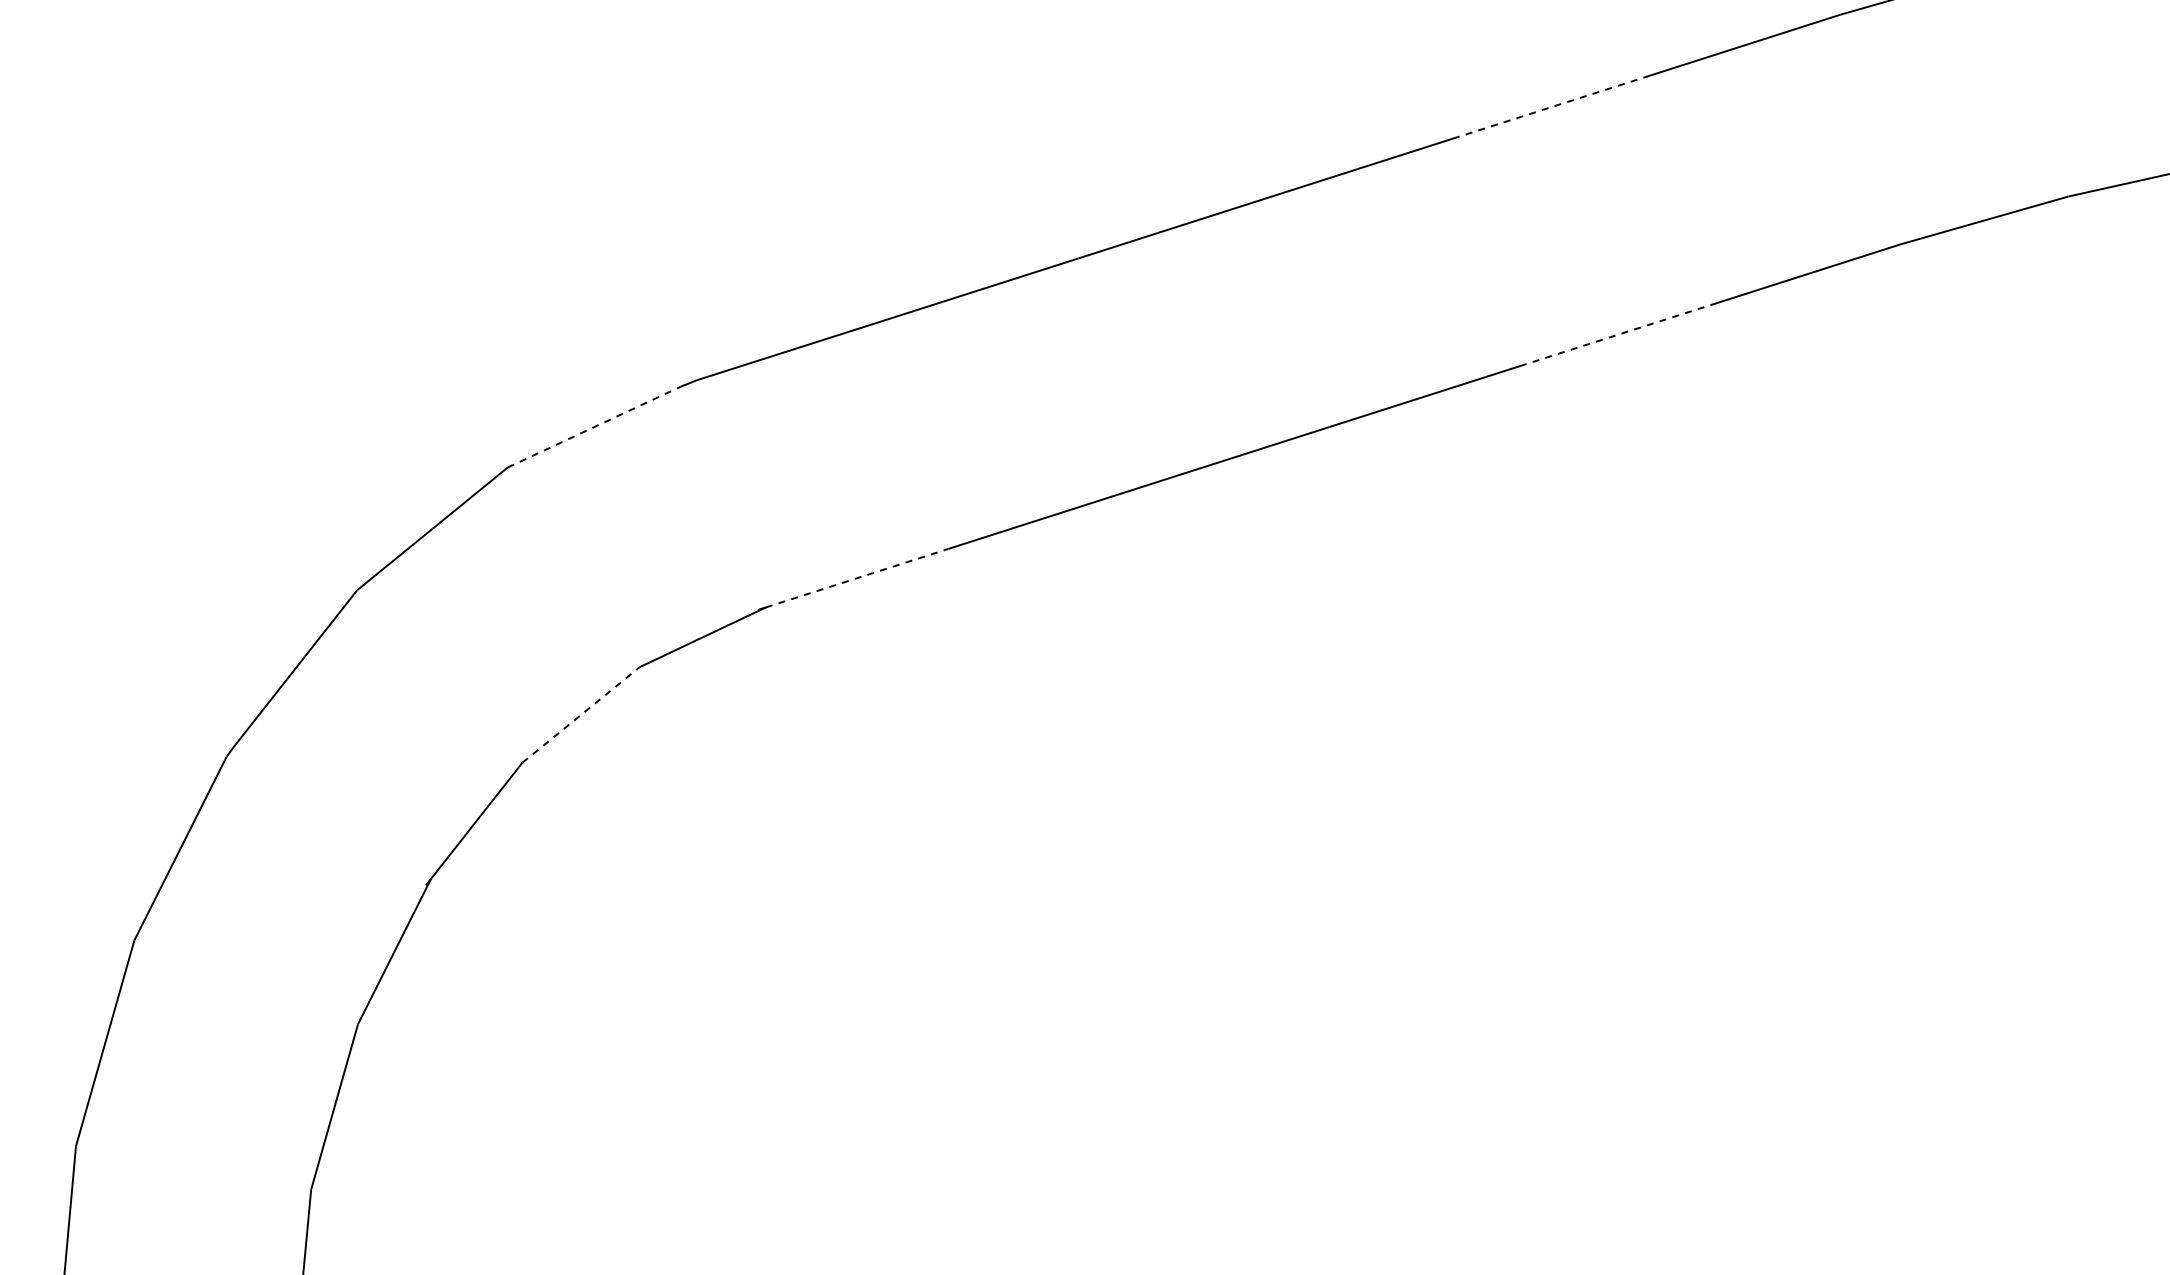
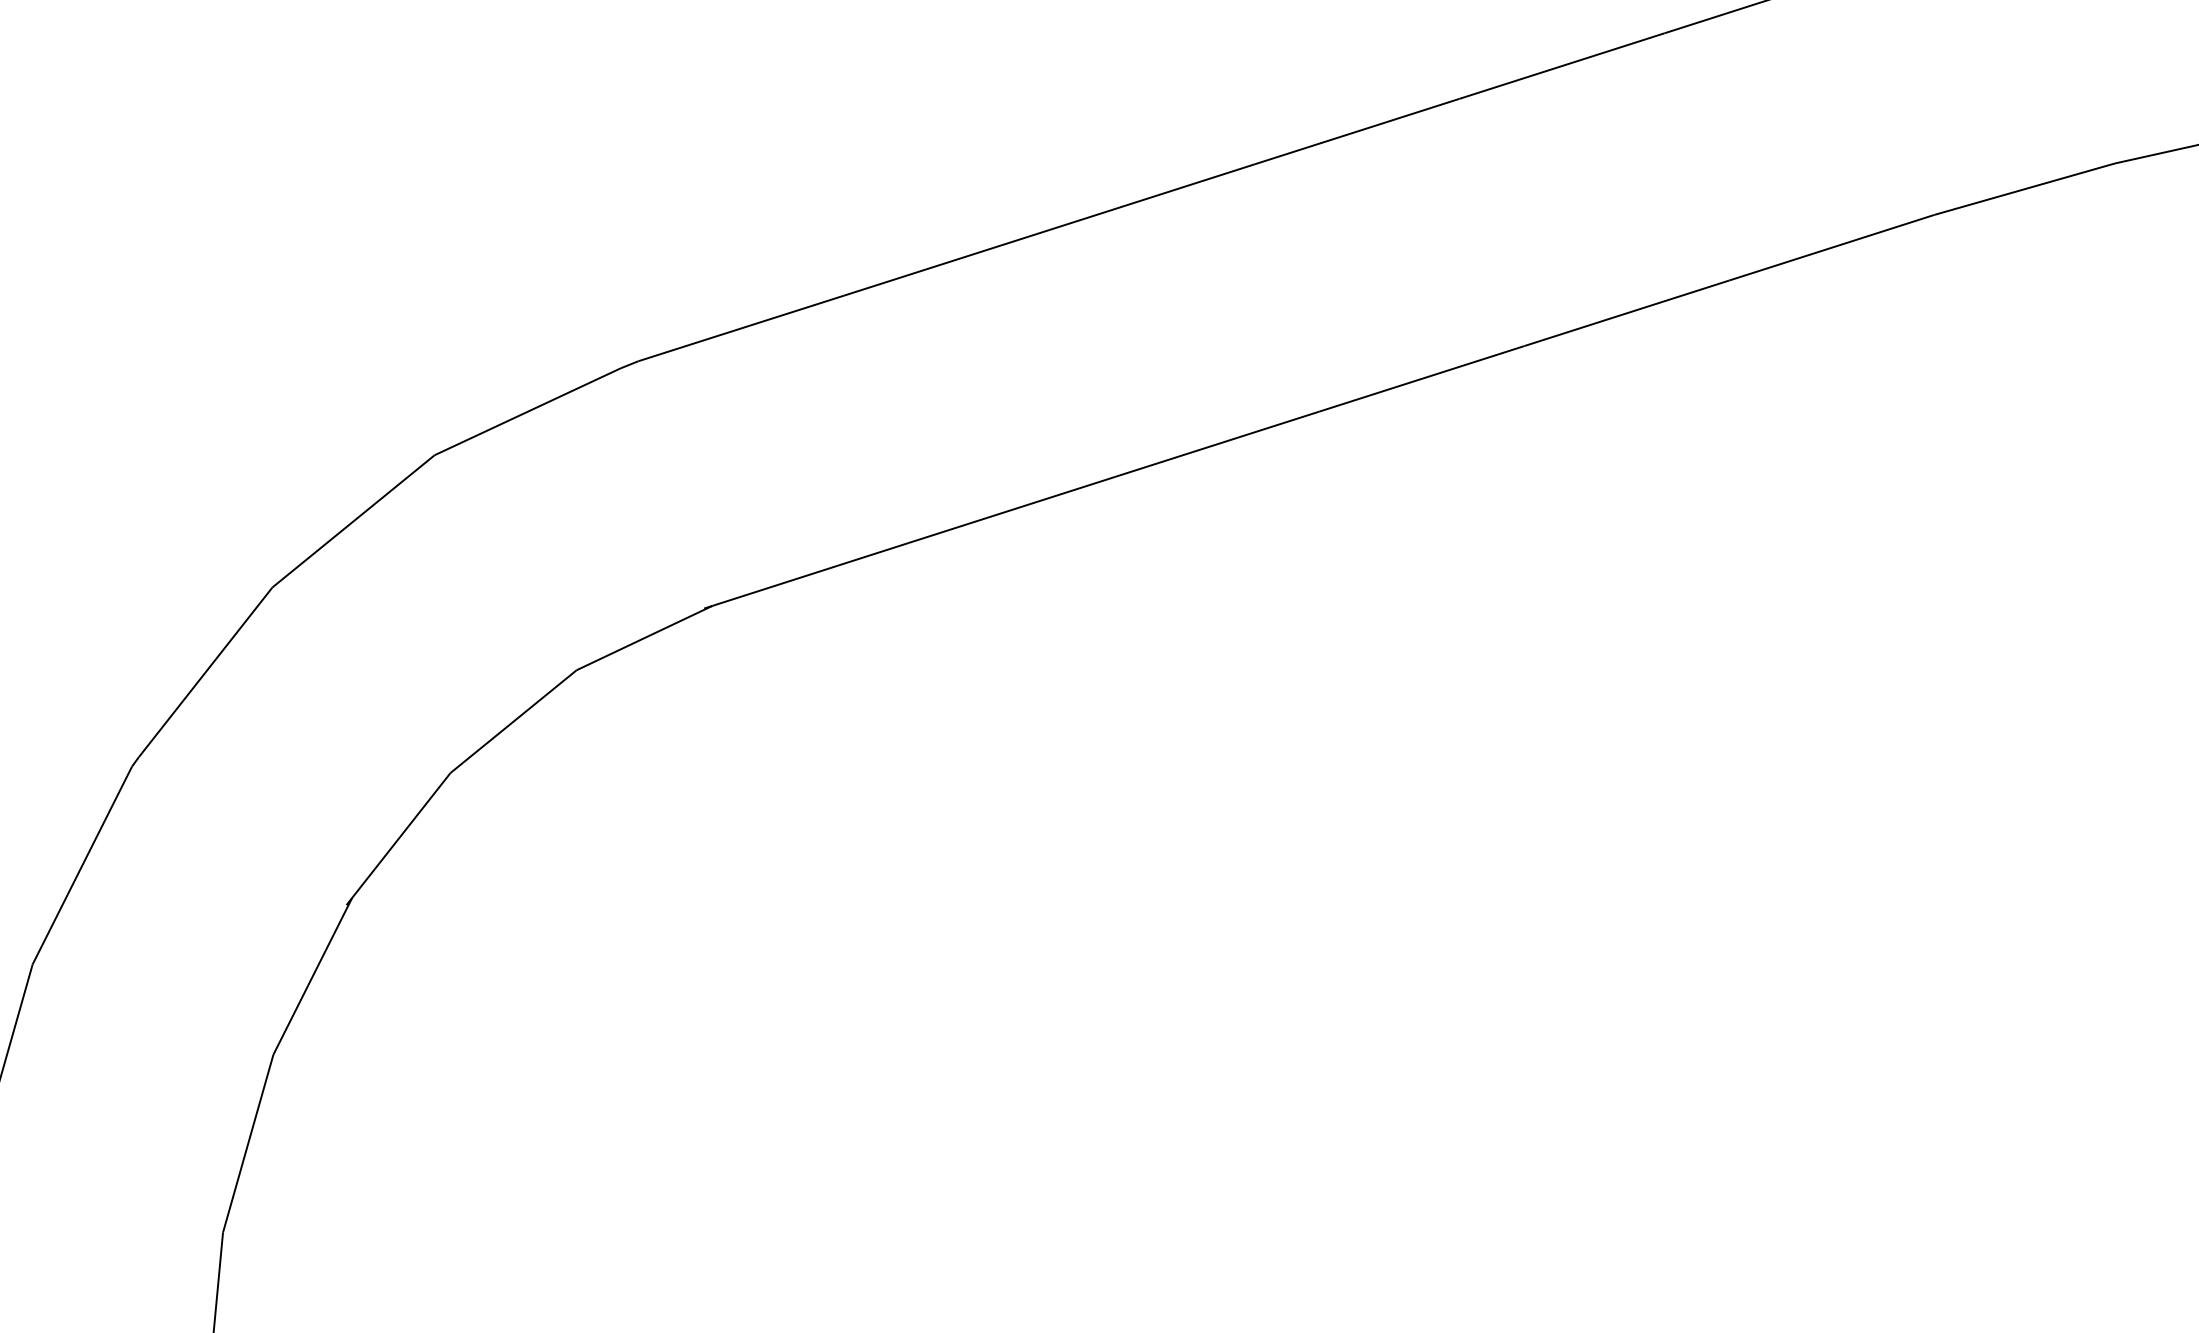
line: (1554, 106) -> (1561, 66), dashed -> solid
line: (1615, 335) -> (1627, 313), dashed -> solid
line: (594, 426) -> (528, 411), dashed -> solid
line: (857, 578) -> (811, 574), dashed -> solid
line: (581, 714) -> (514, 721), dashed -> solid

